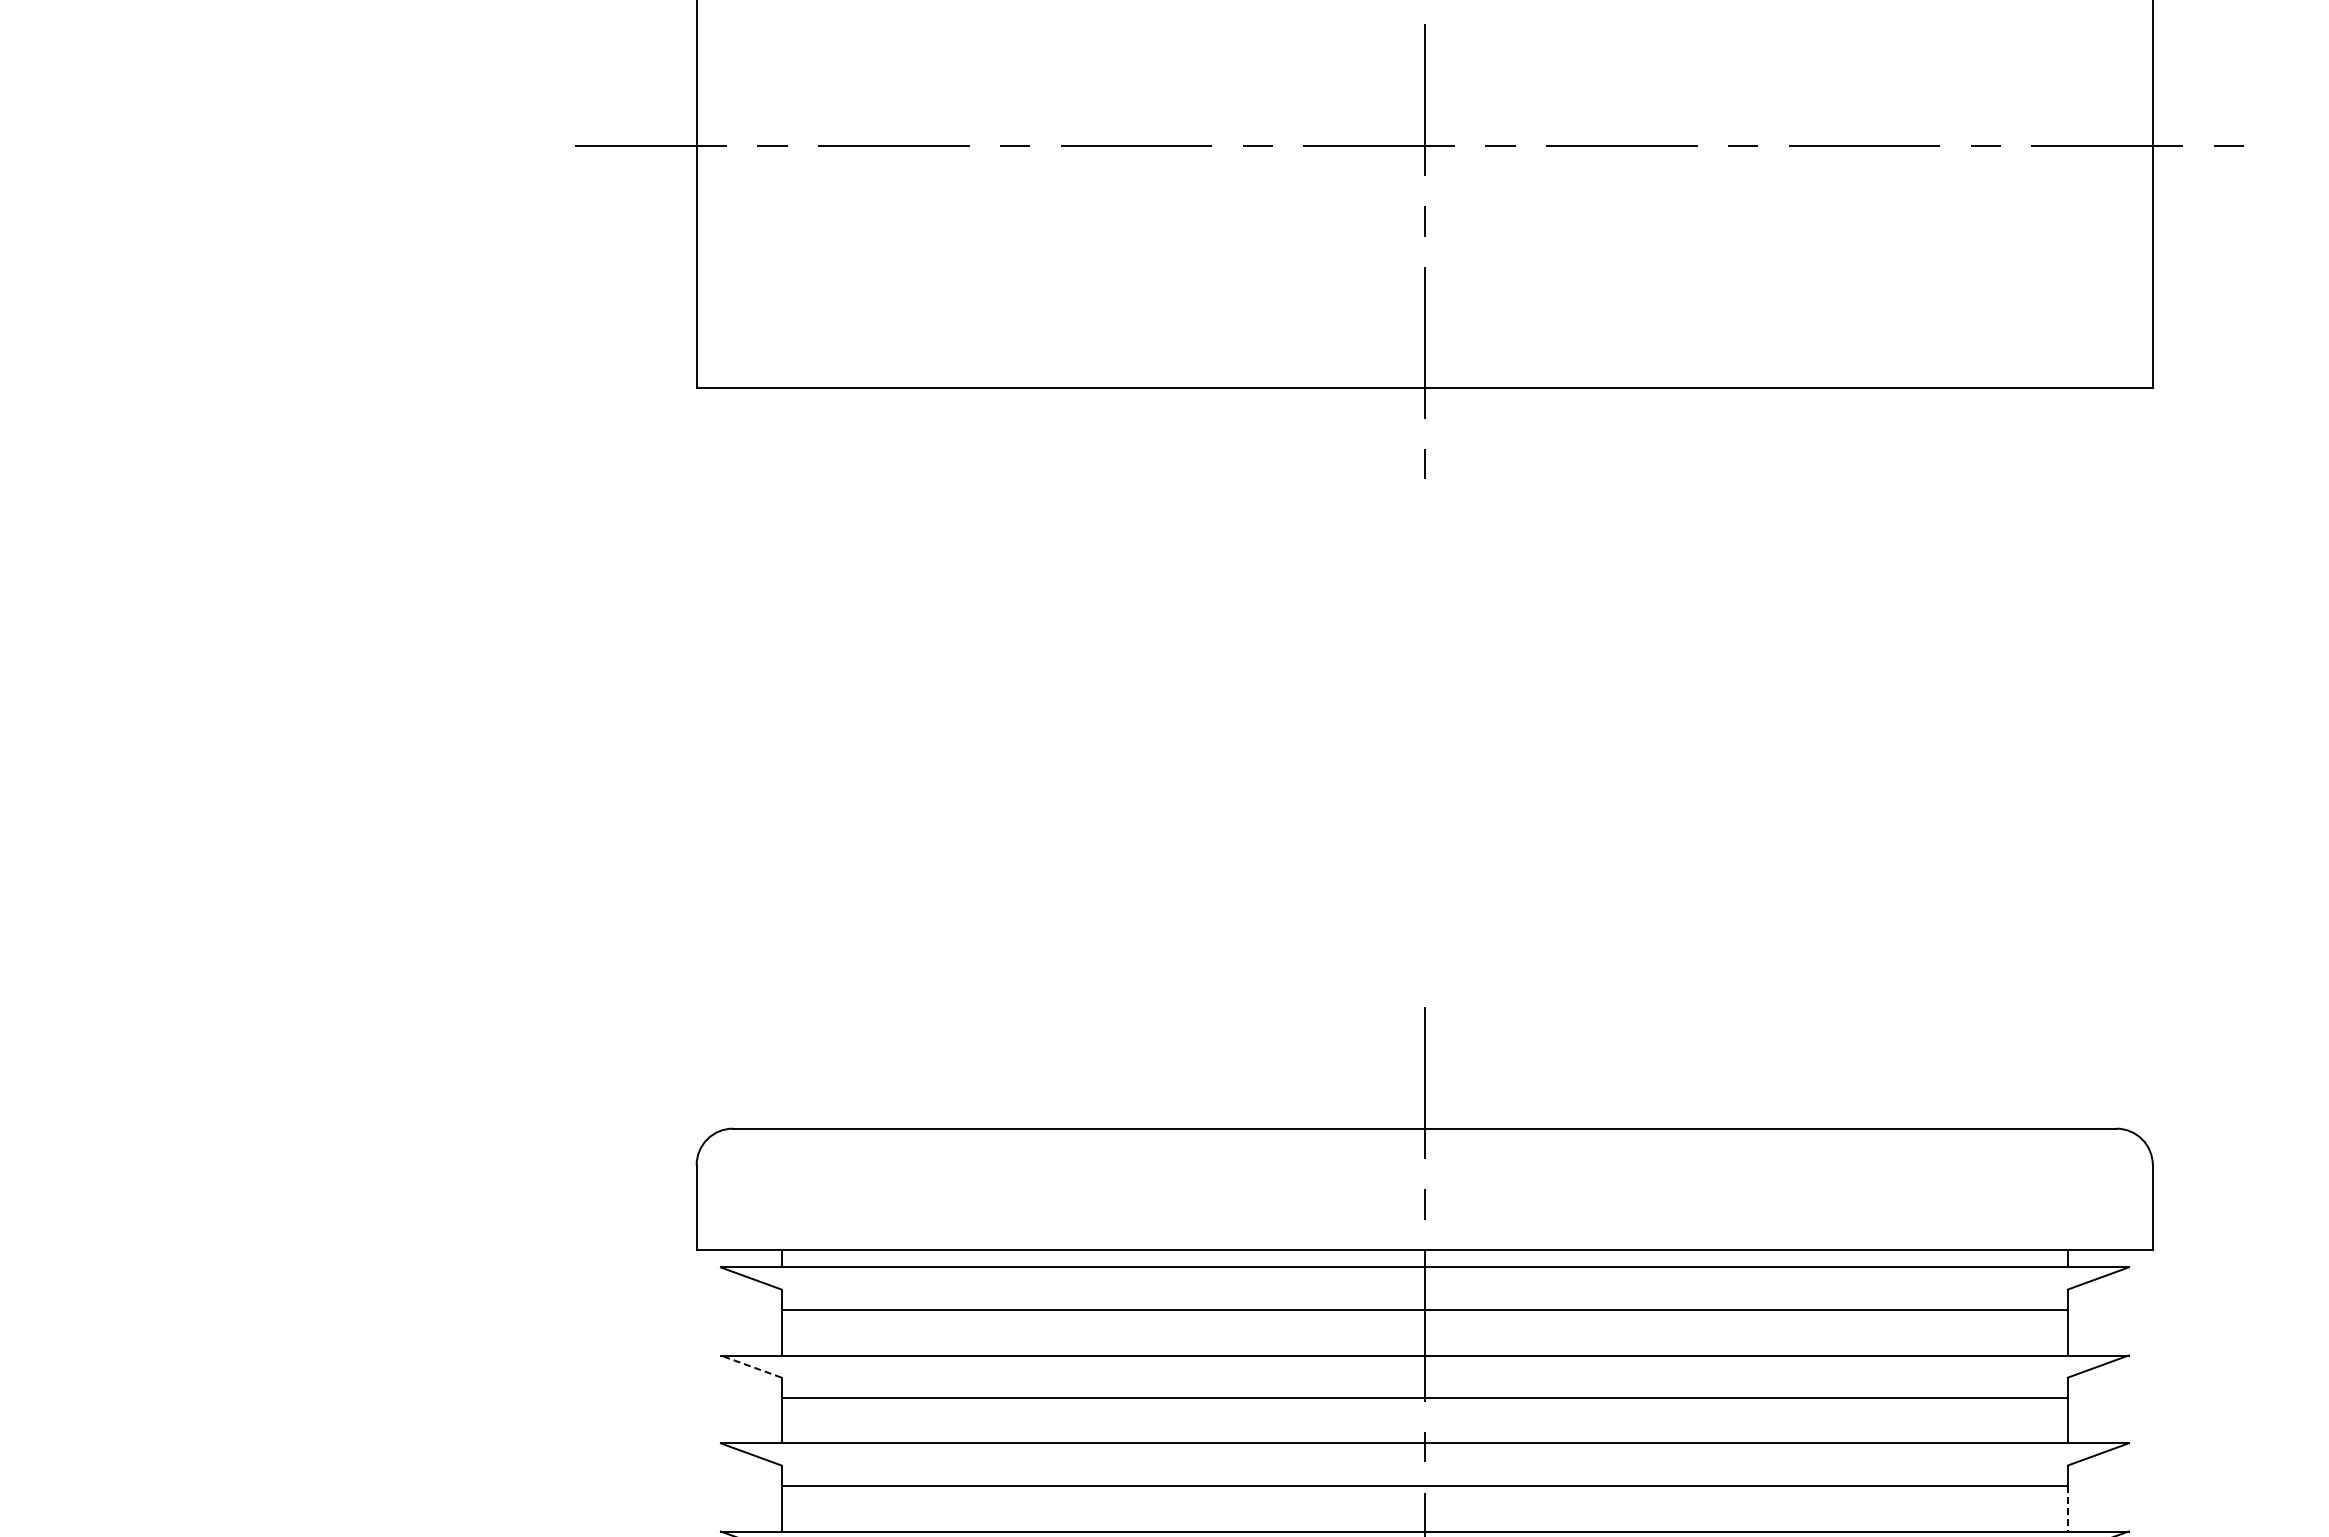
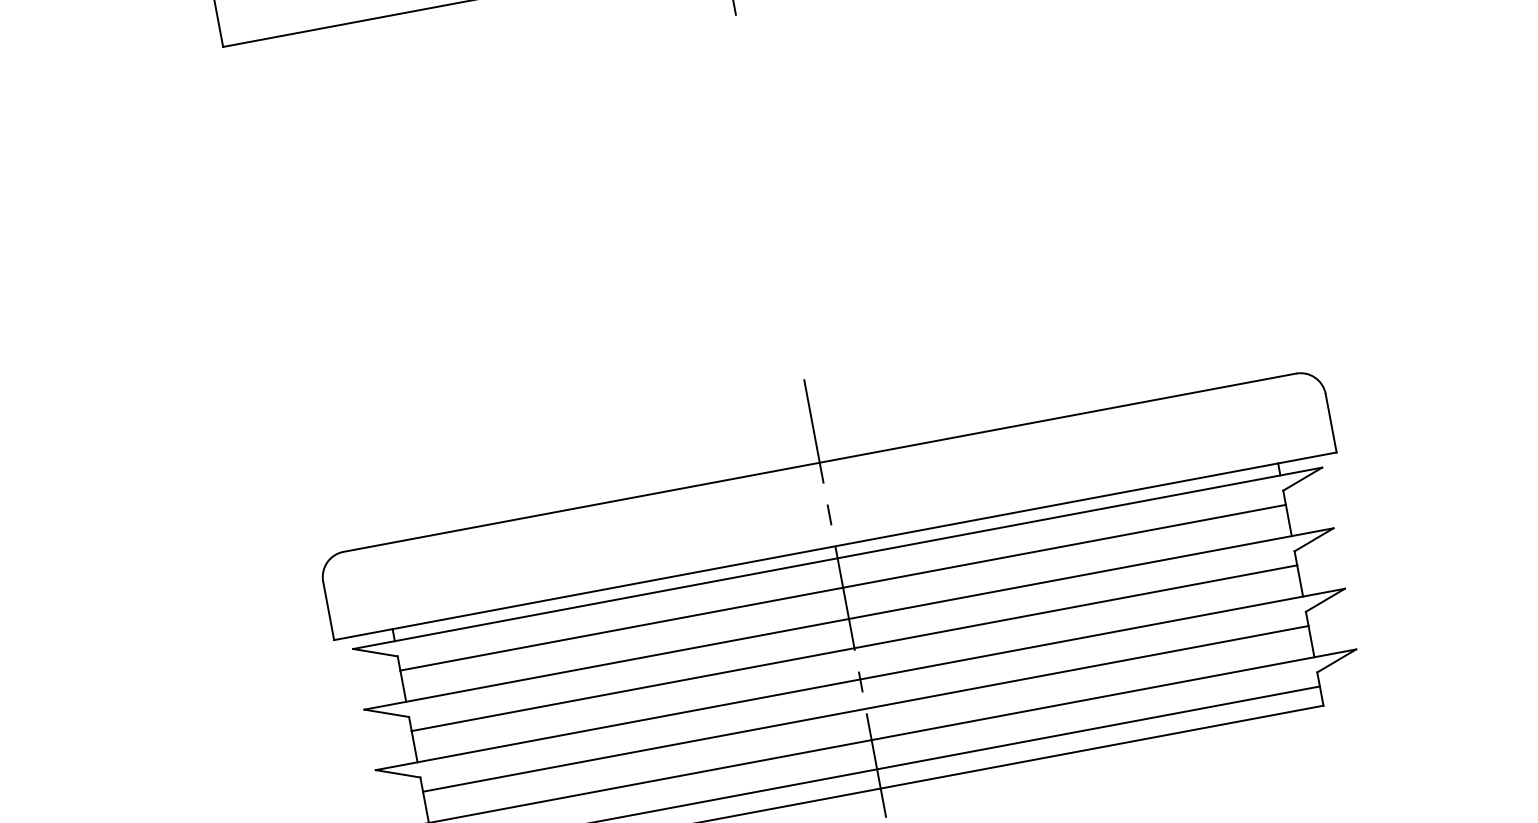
line: (750, 1366) -> (386, 713), dashed -> solid
line: (2067, 1508) -> (1311, 641), dashed -> solid

